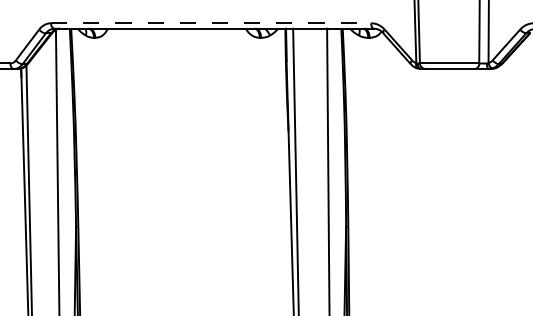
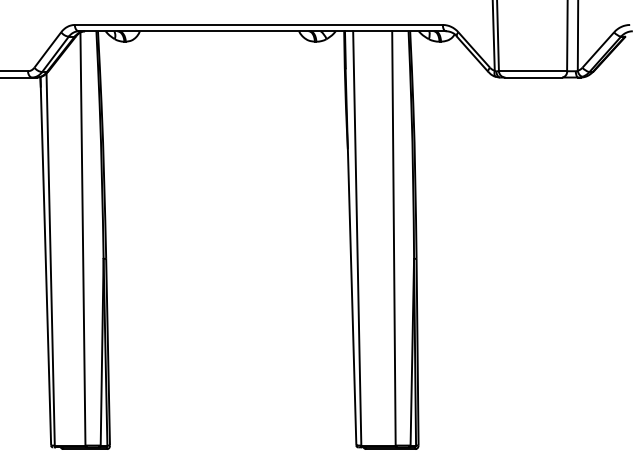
line: (211, 22) -> (259, 24), dashed -> solid

